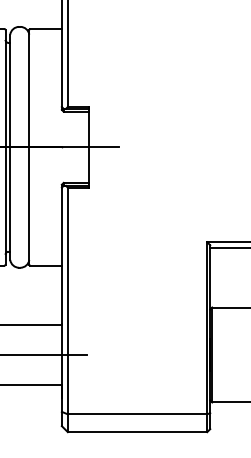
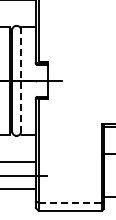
line: (28, 148) -> (20, 81), solid -> dashed
line: (137, 414) -> (70, 202), solid -> dashed

